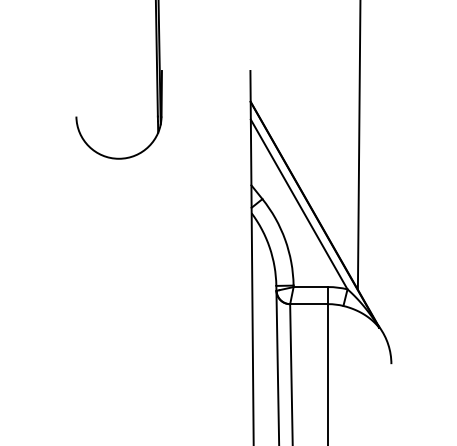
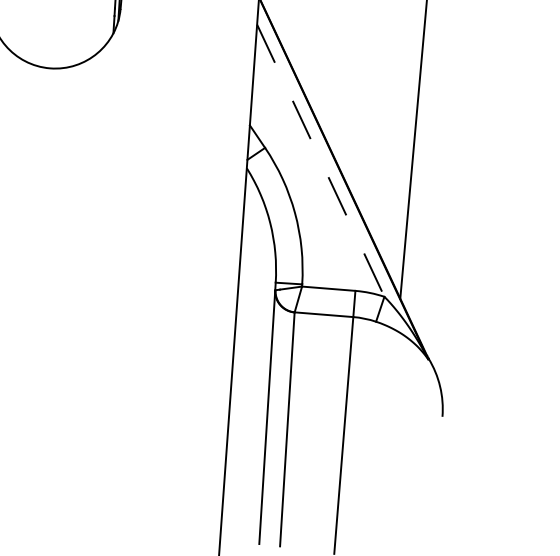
line: (299, 204) -> (321, 160), solid -> dashed

